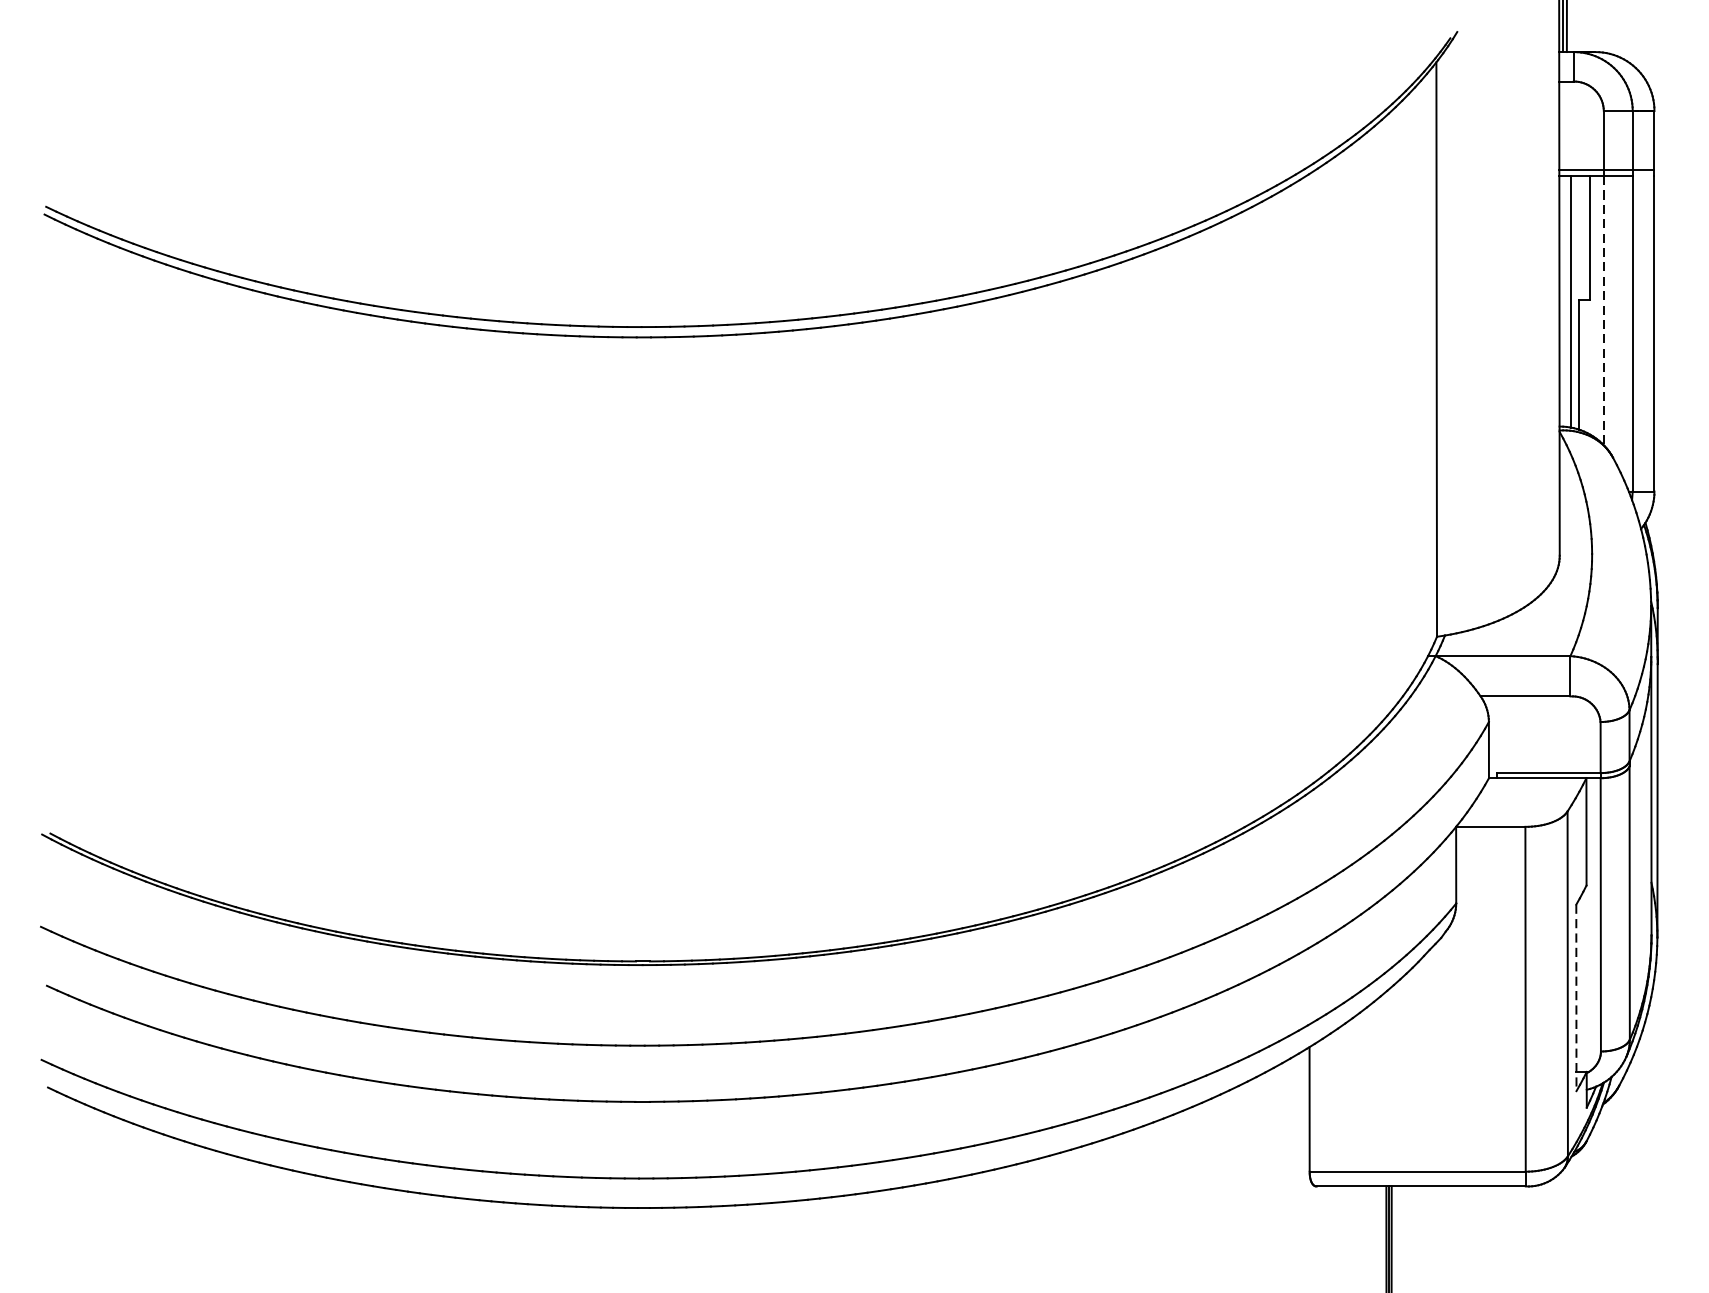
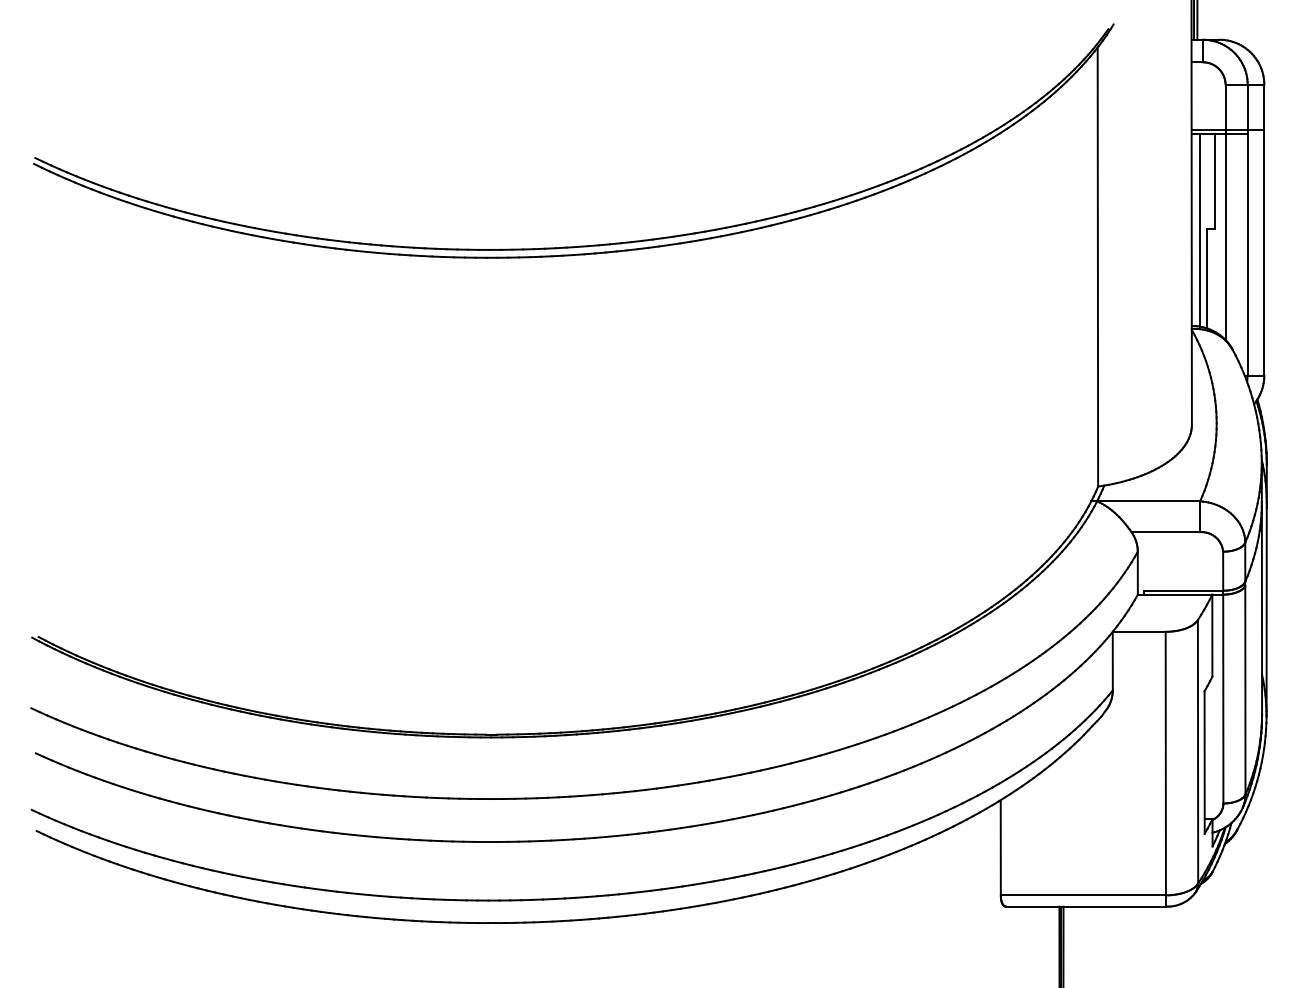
line: (1603, 310) -> (1225, 237), dashed -> solid
line: (1576, 999) -> (1204, 763), dashed -> solid

